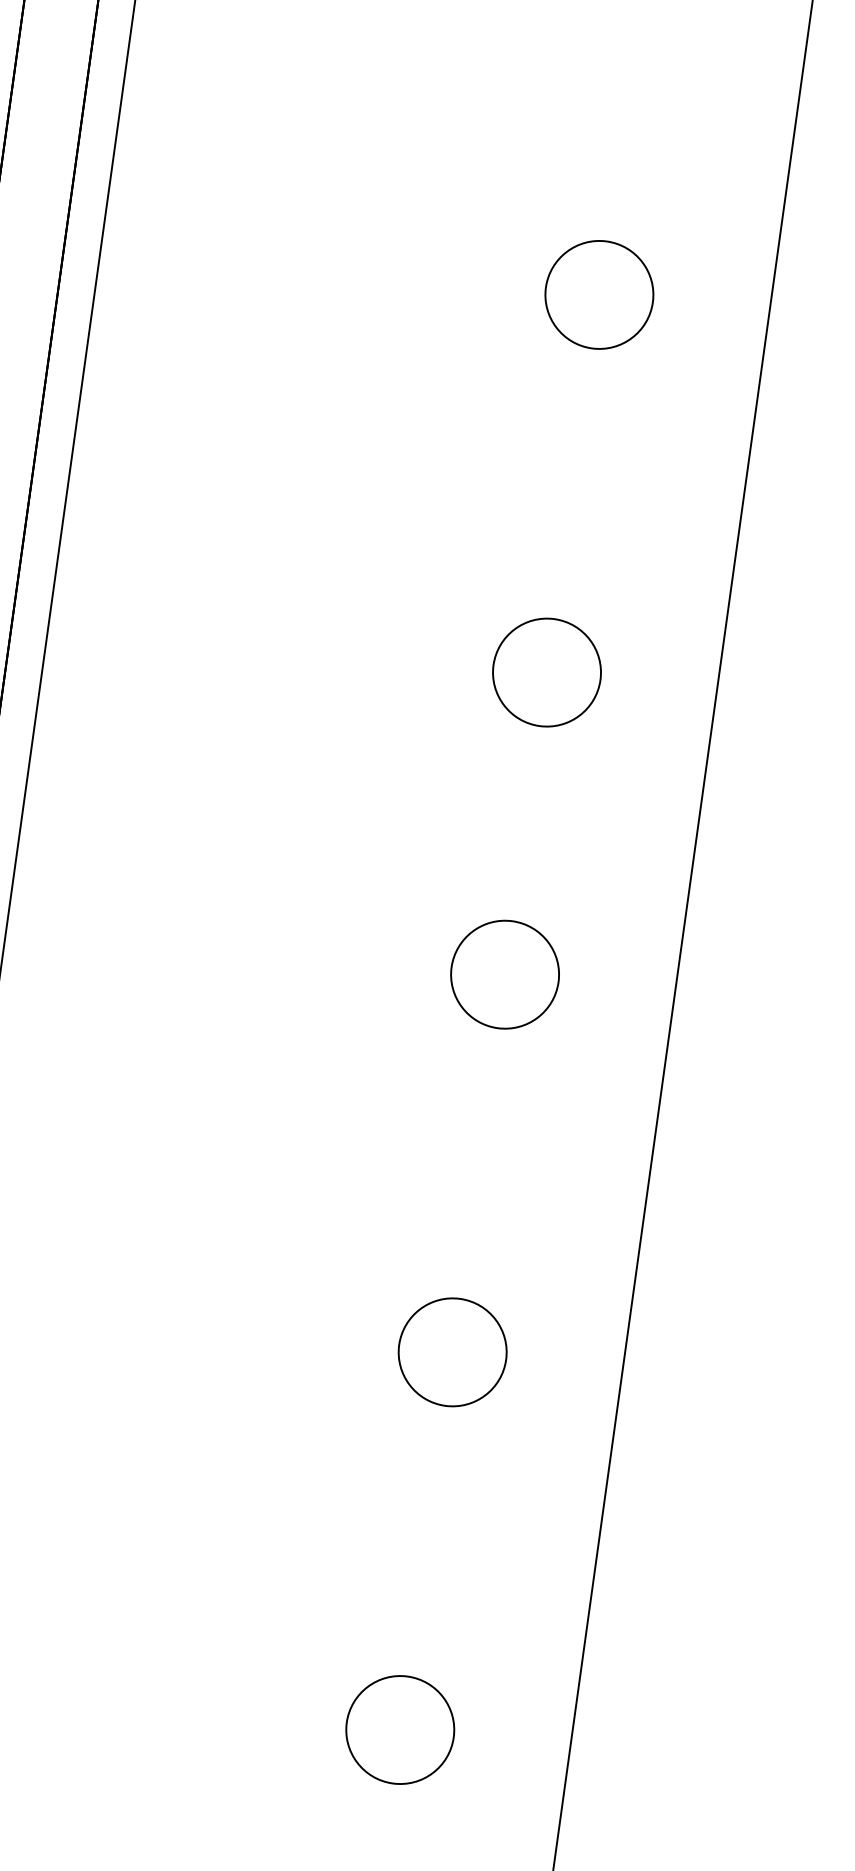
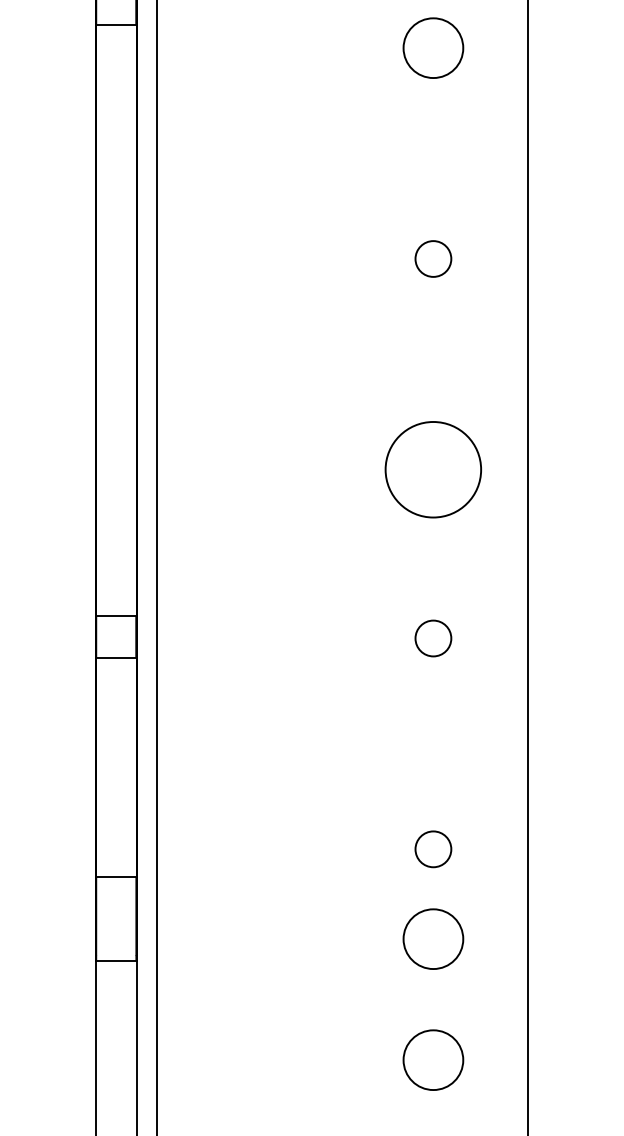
circle: (599, 294) -> (433, 258), size x0.6
circle: (547, 671) -> (433, 469), size x1.6
circle: (505, 974) -> (433, 638), size x0.6
circle: (452, 1352) -> (433, 849), size x0.6
circle: (430, 1512) -> (433, 938), added

